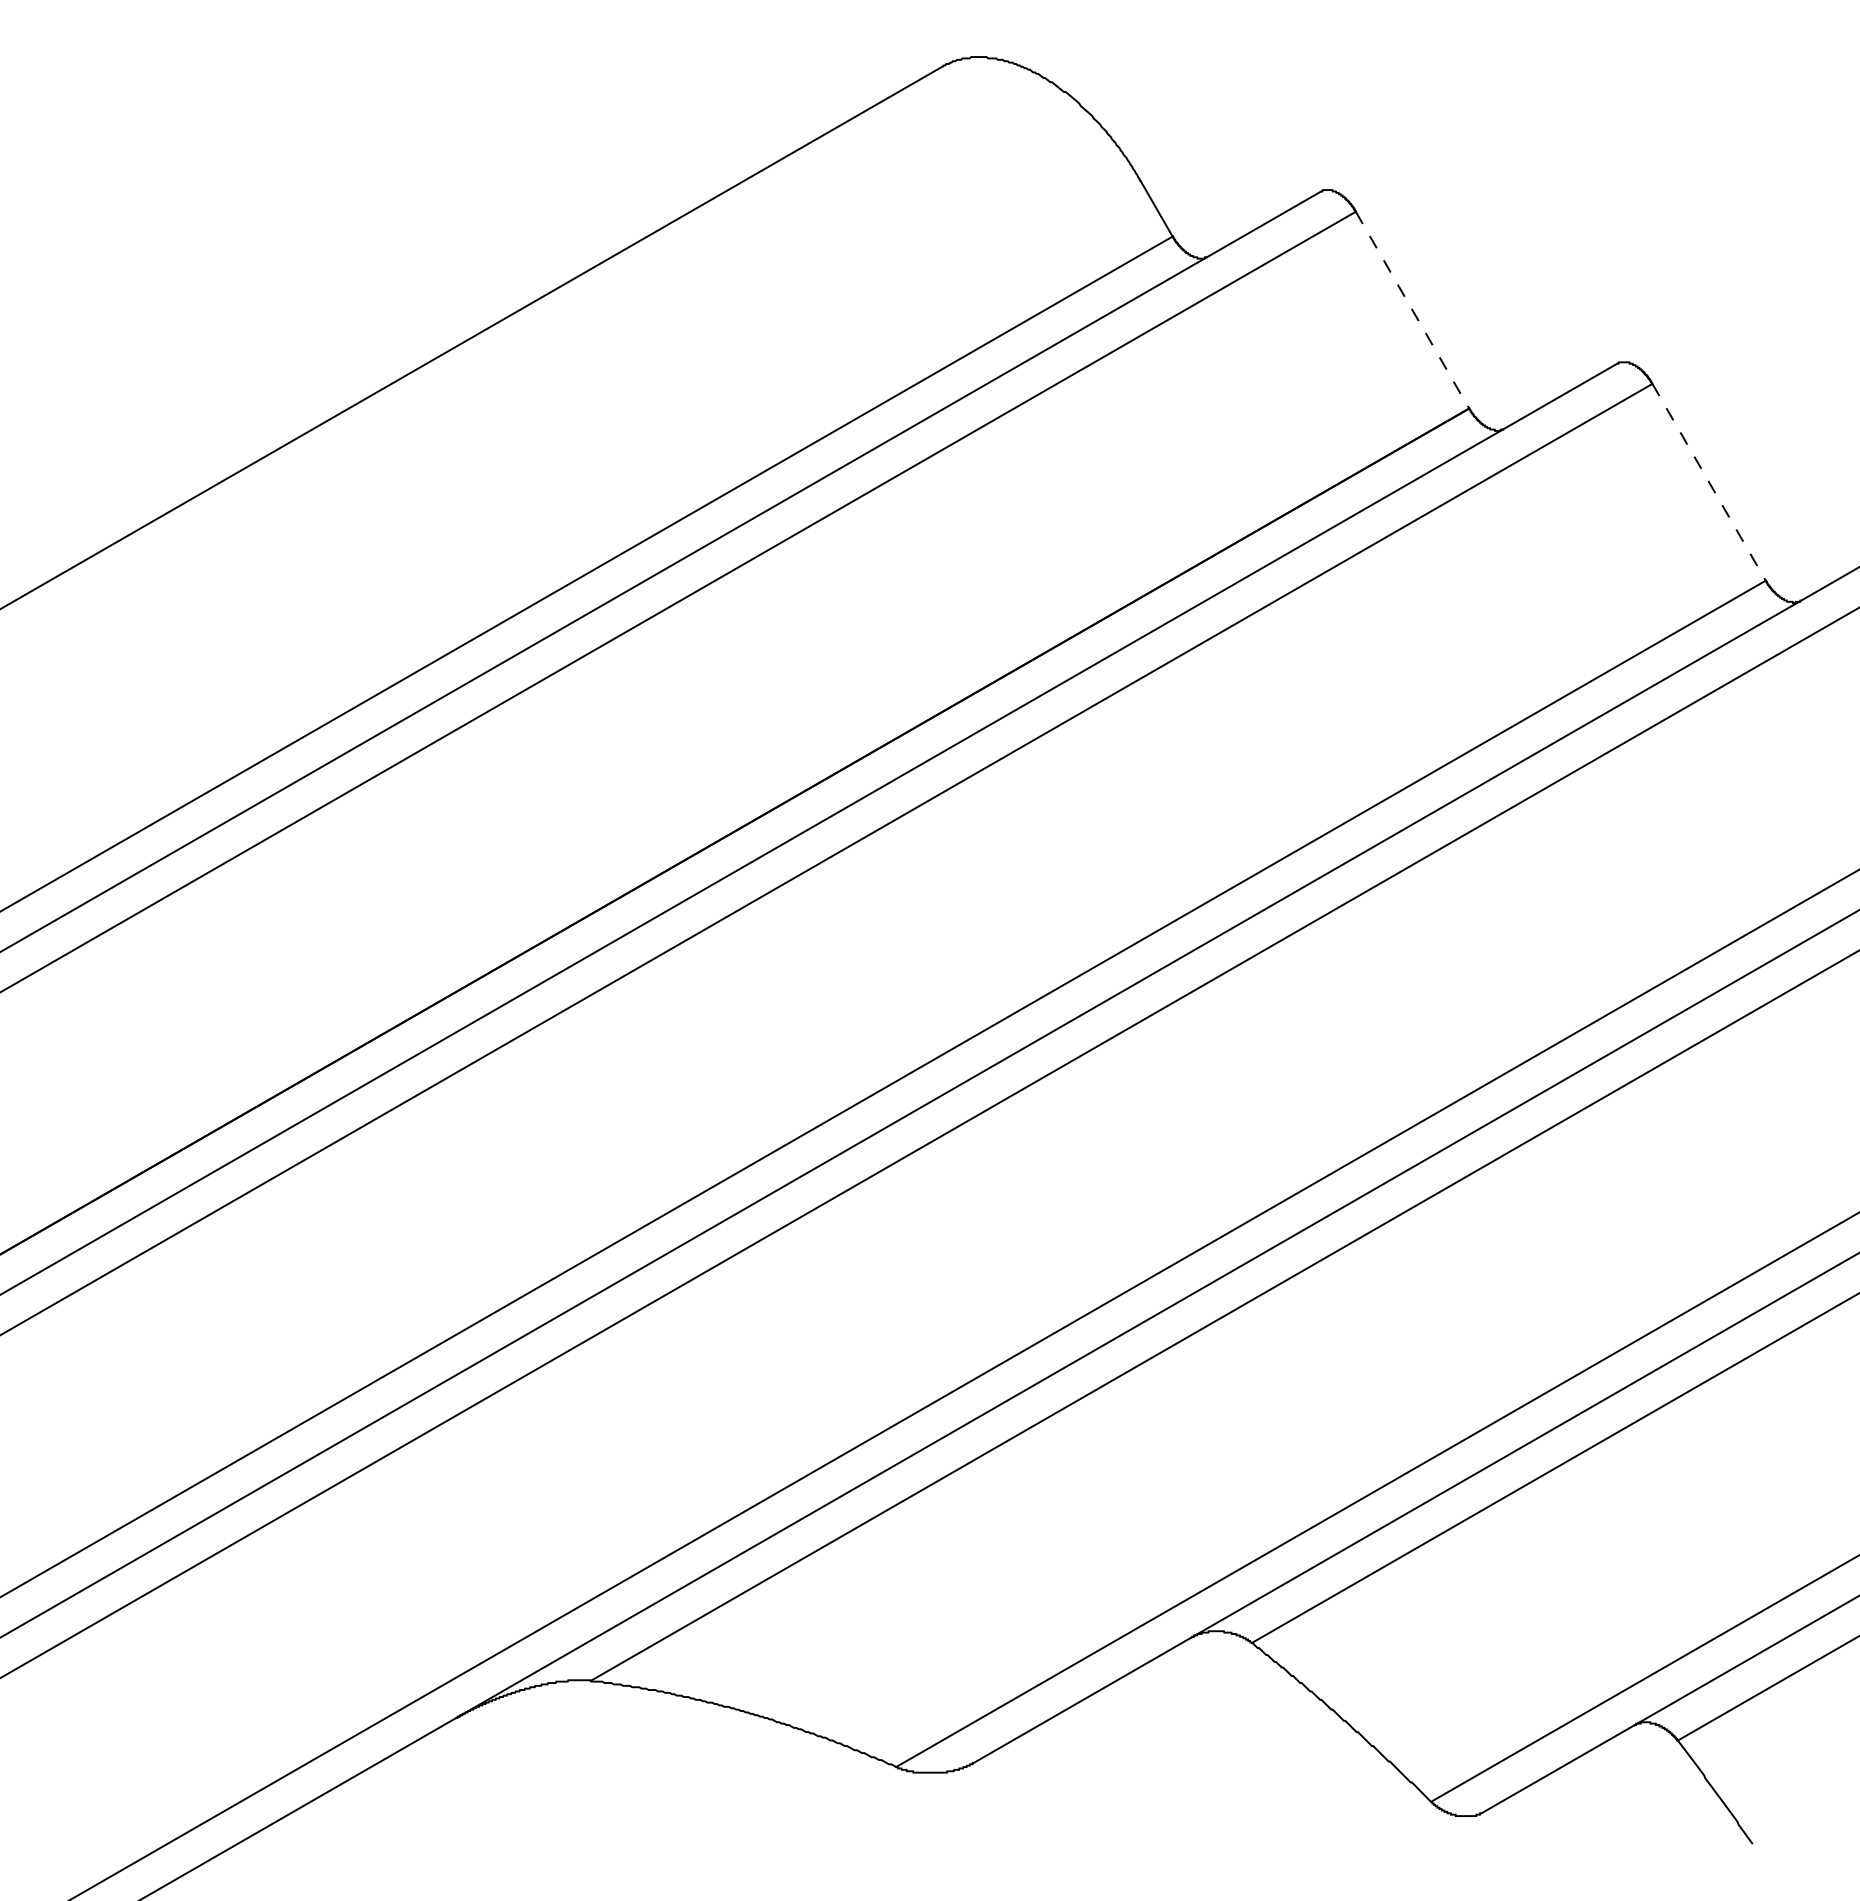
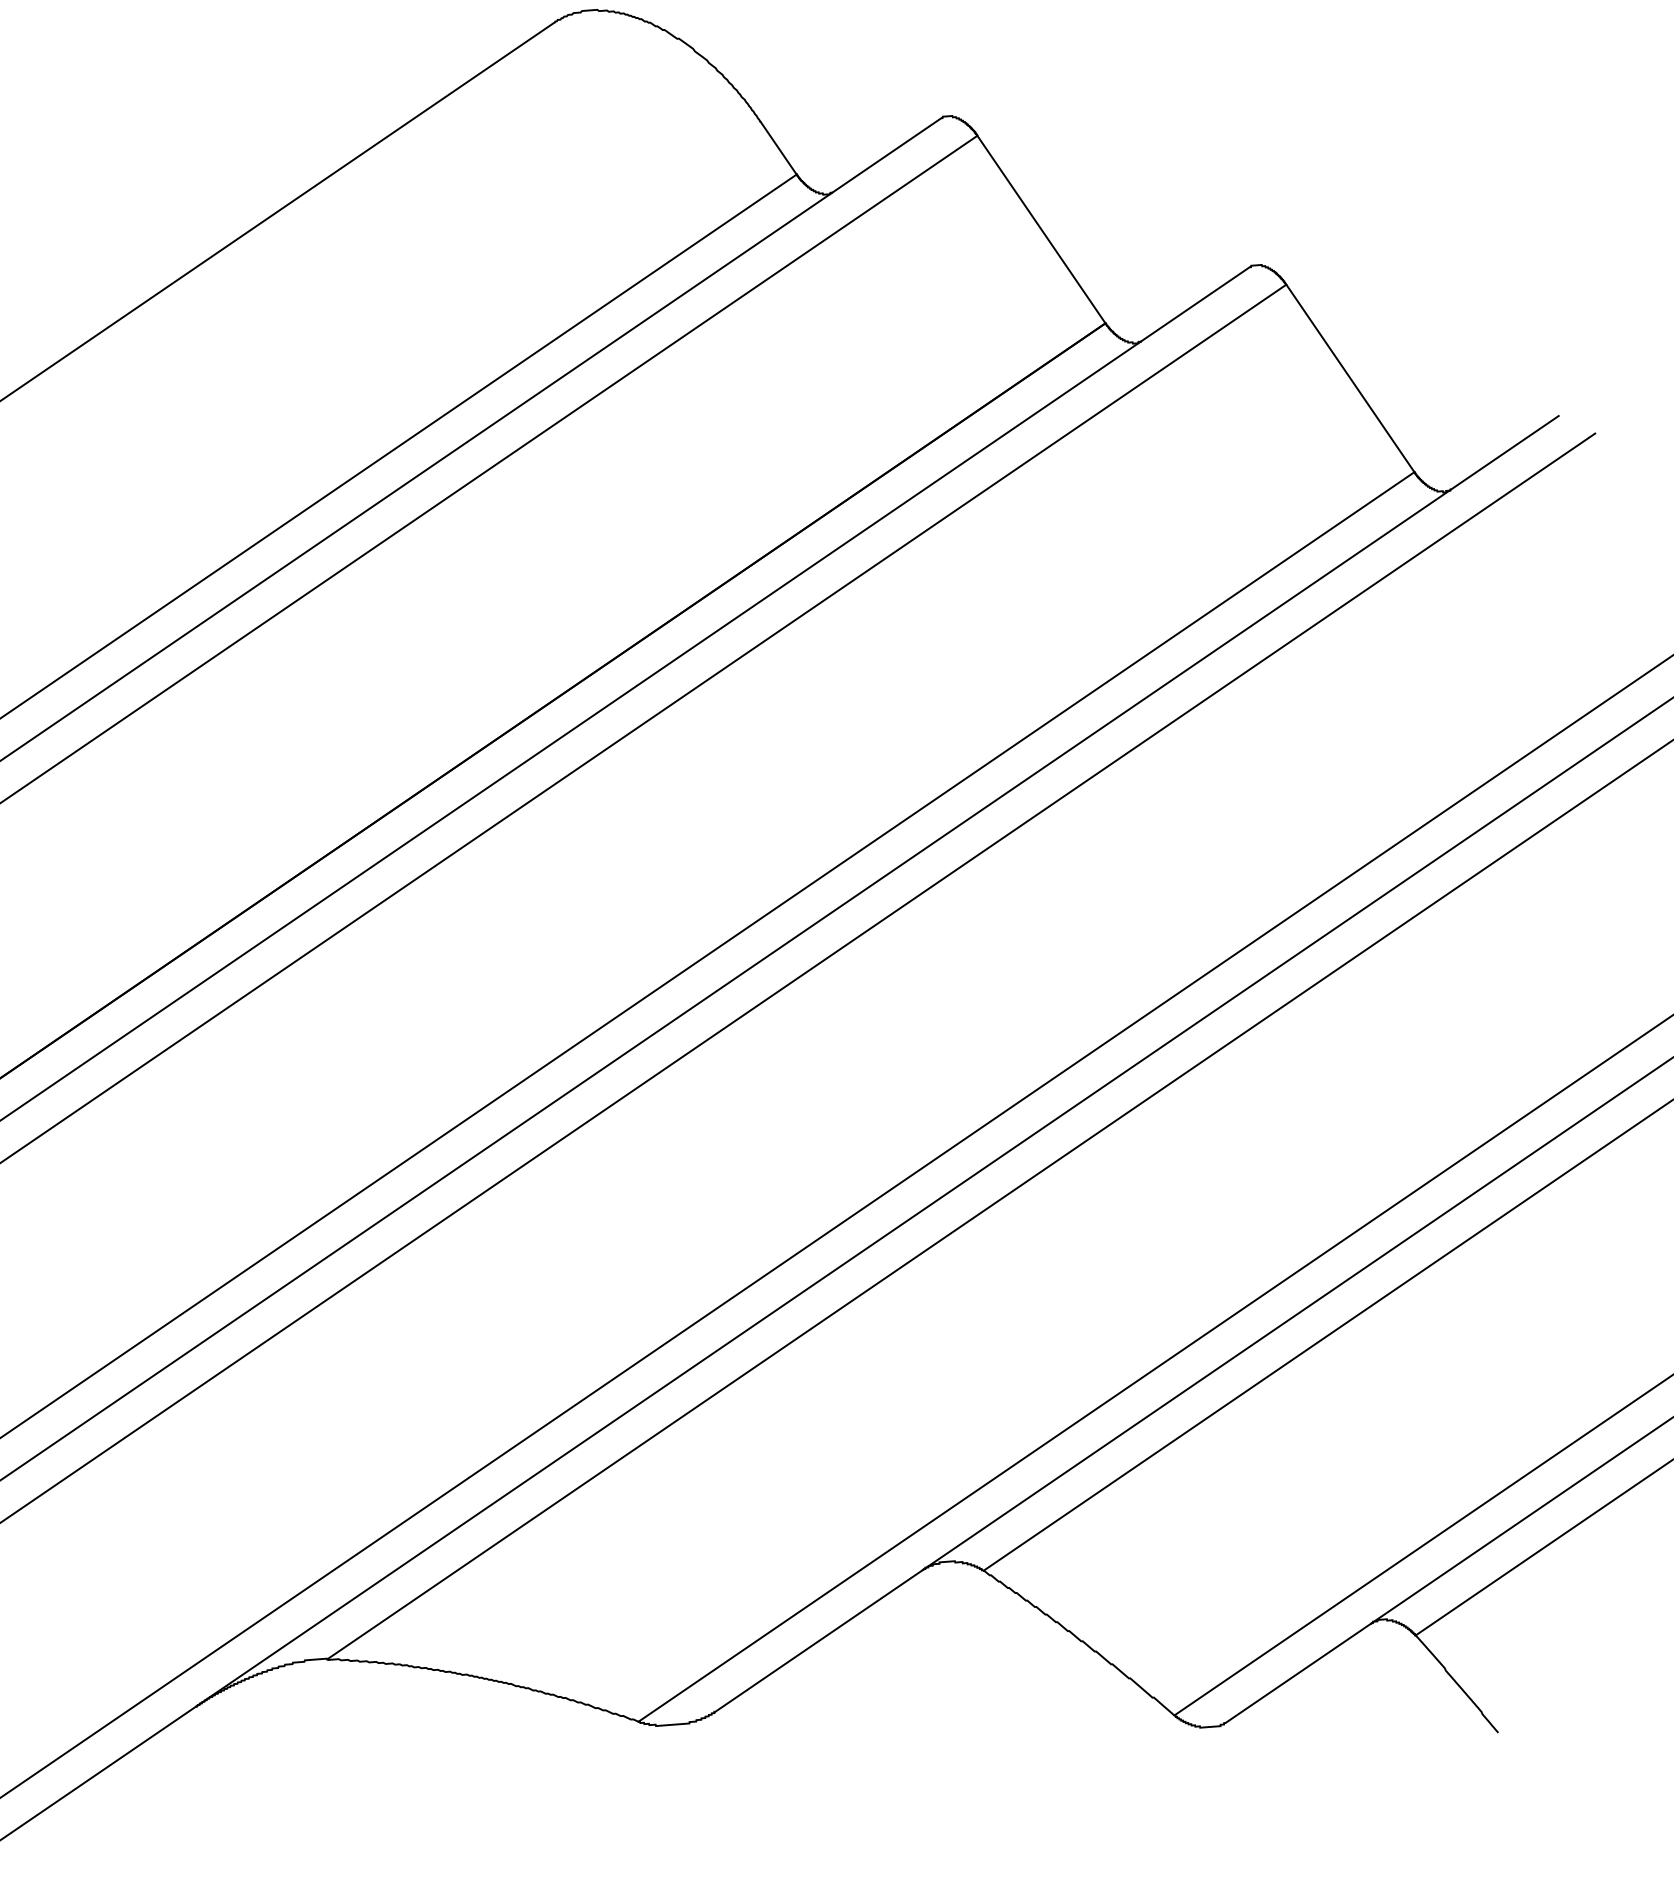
line: (1412, 310) -> (1041, 229), dashed -> solid
line: (1709, 482) -> (1350, 378), dashed -> solid

